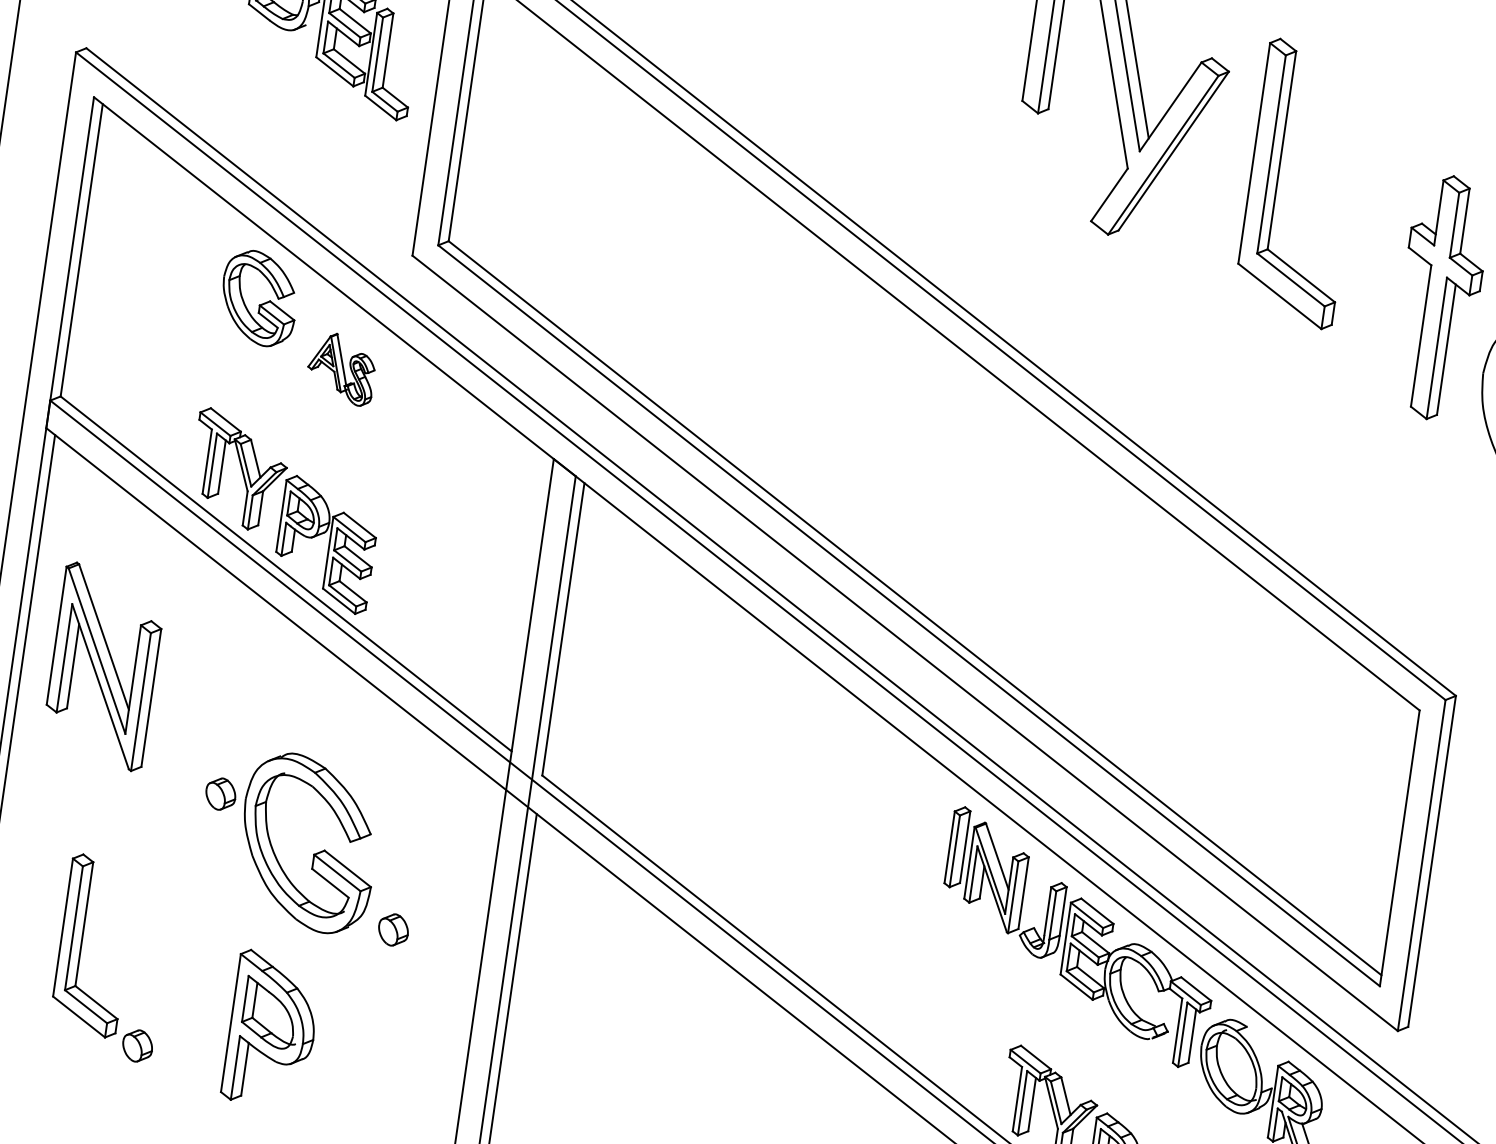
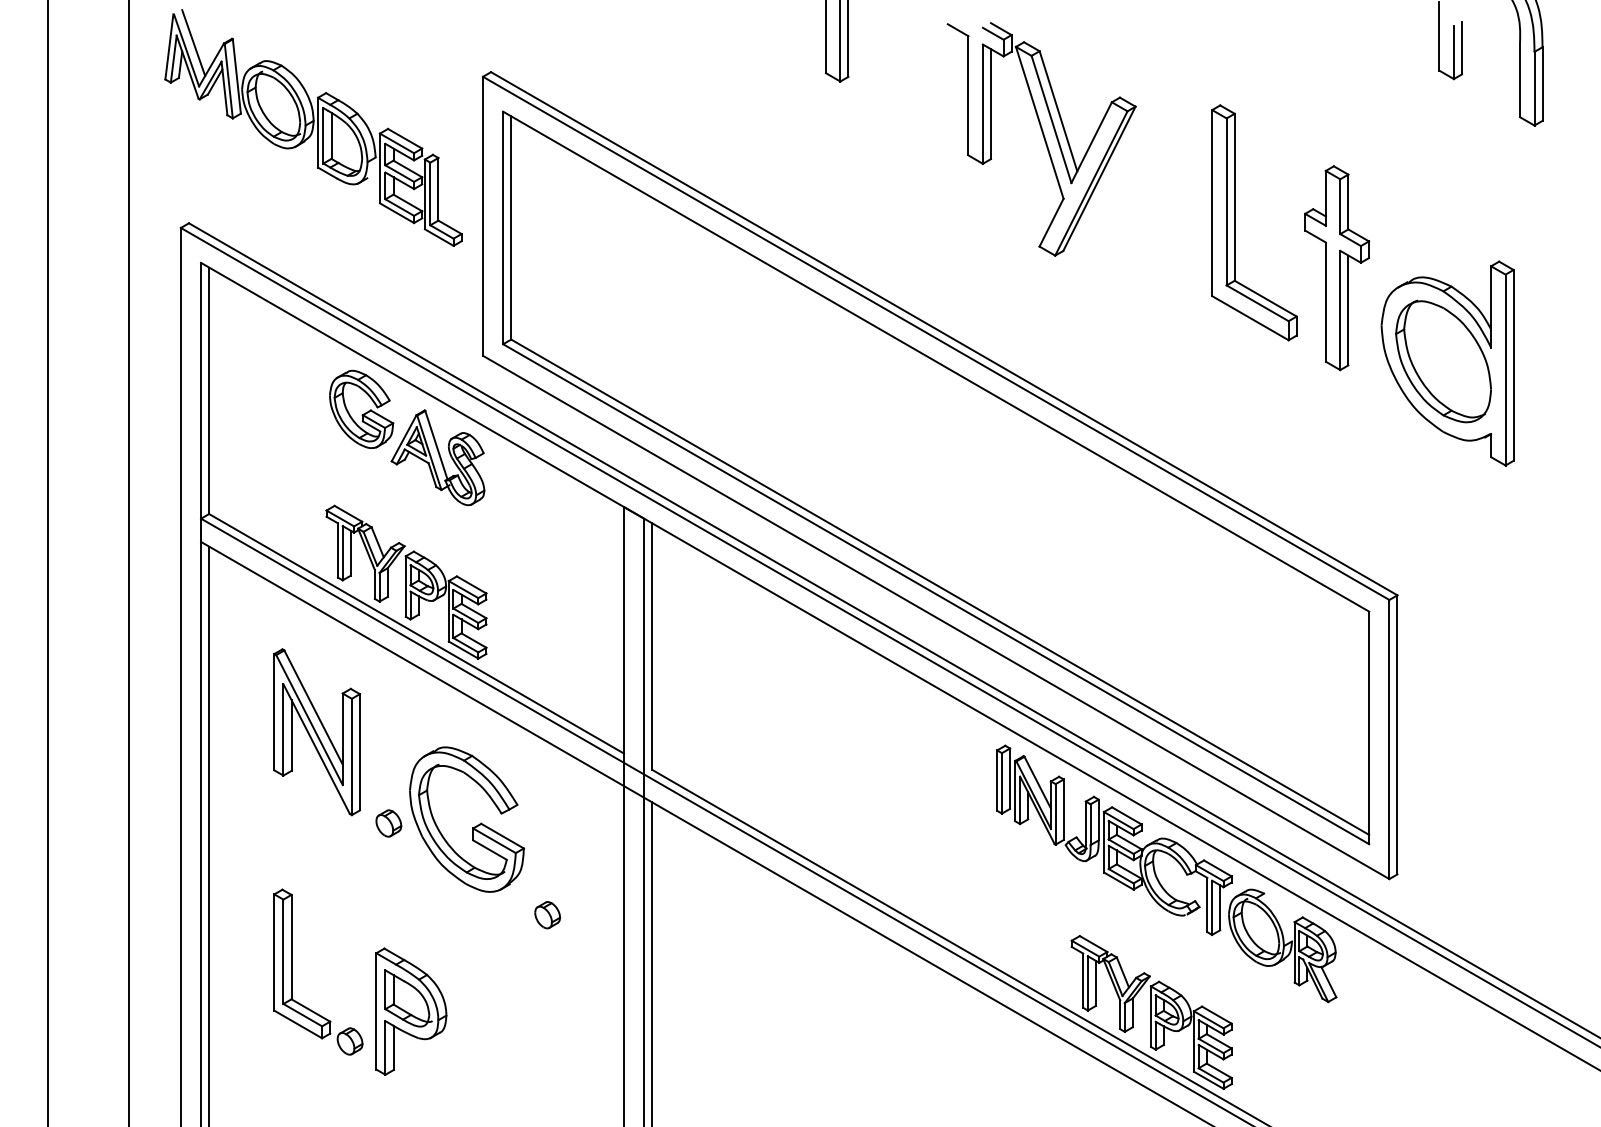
part: (1278, 180) -> (1235, 222), moved
part: (341, 368) -> (437, 457), size x1.67
part: (103, 667) -> (316, 732), moved
part: (313, 853) -> (472, 827), moved
part: (272, 1029) -> (411, 1011), moved

